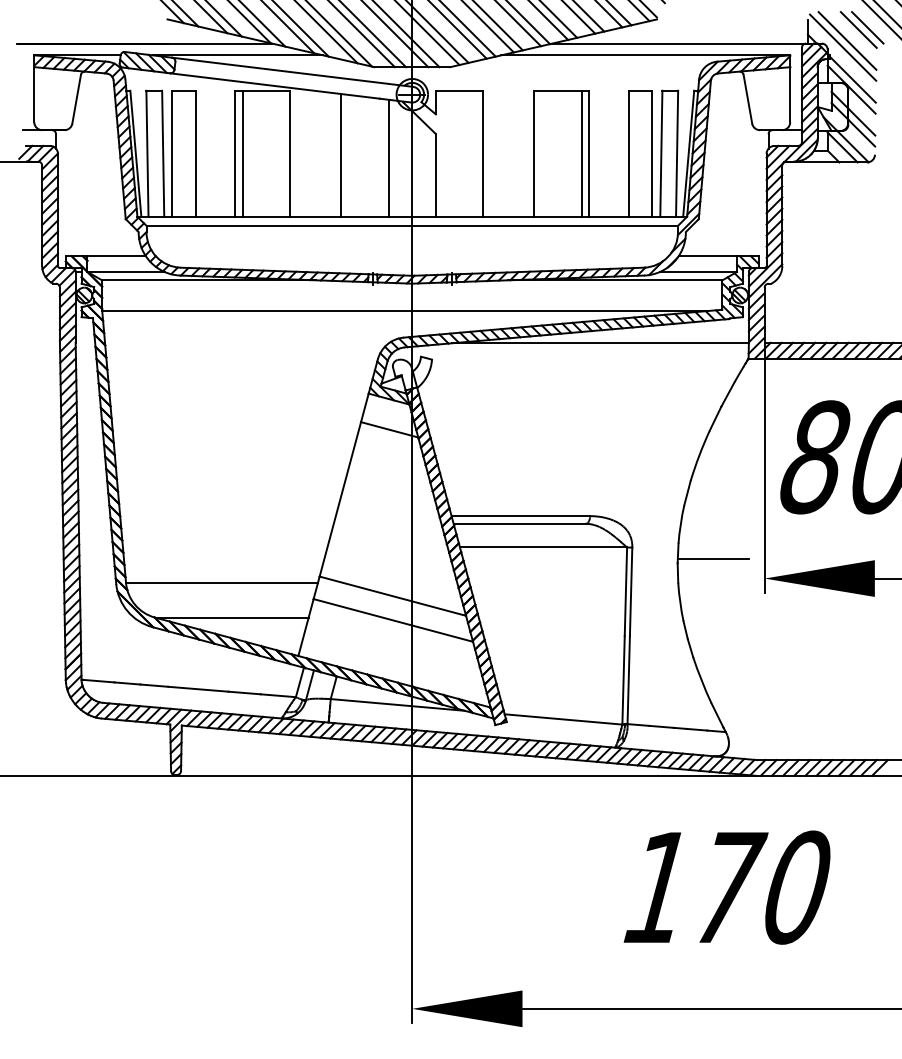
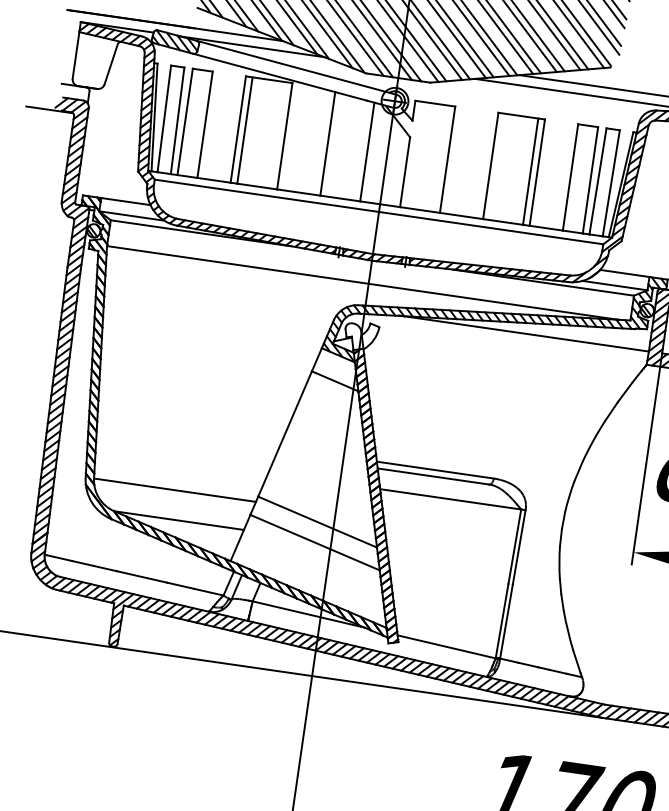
line: (712, 559) -> (591, 530), removed

